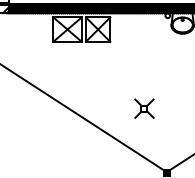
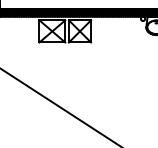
part: (144, 108) -> (121, 102), removed

